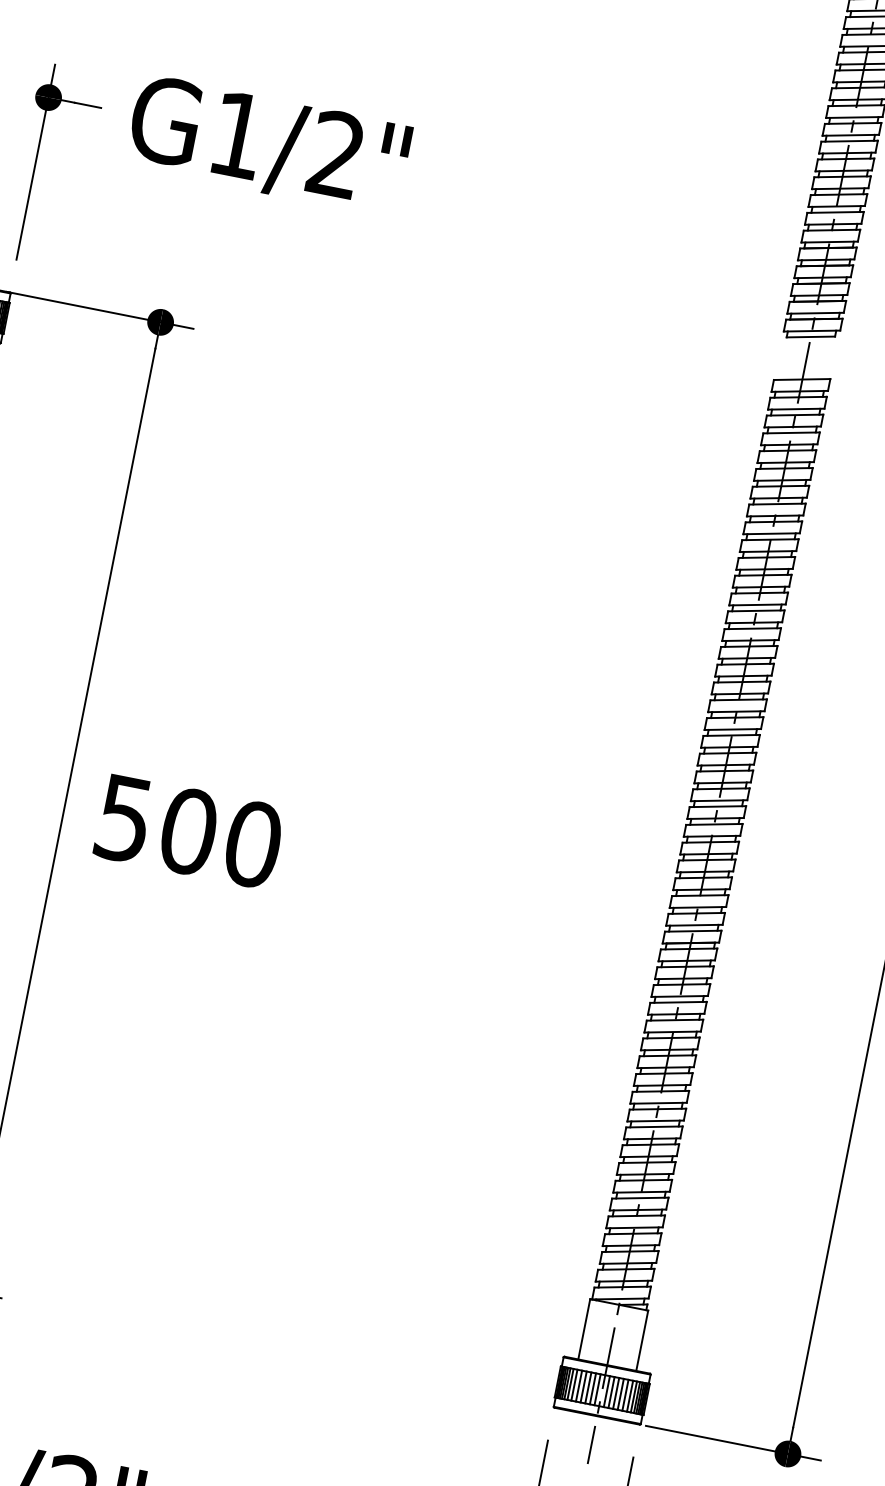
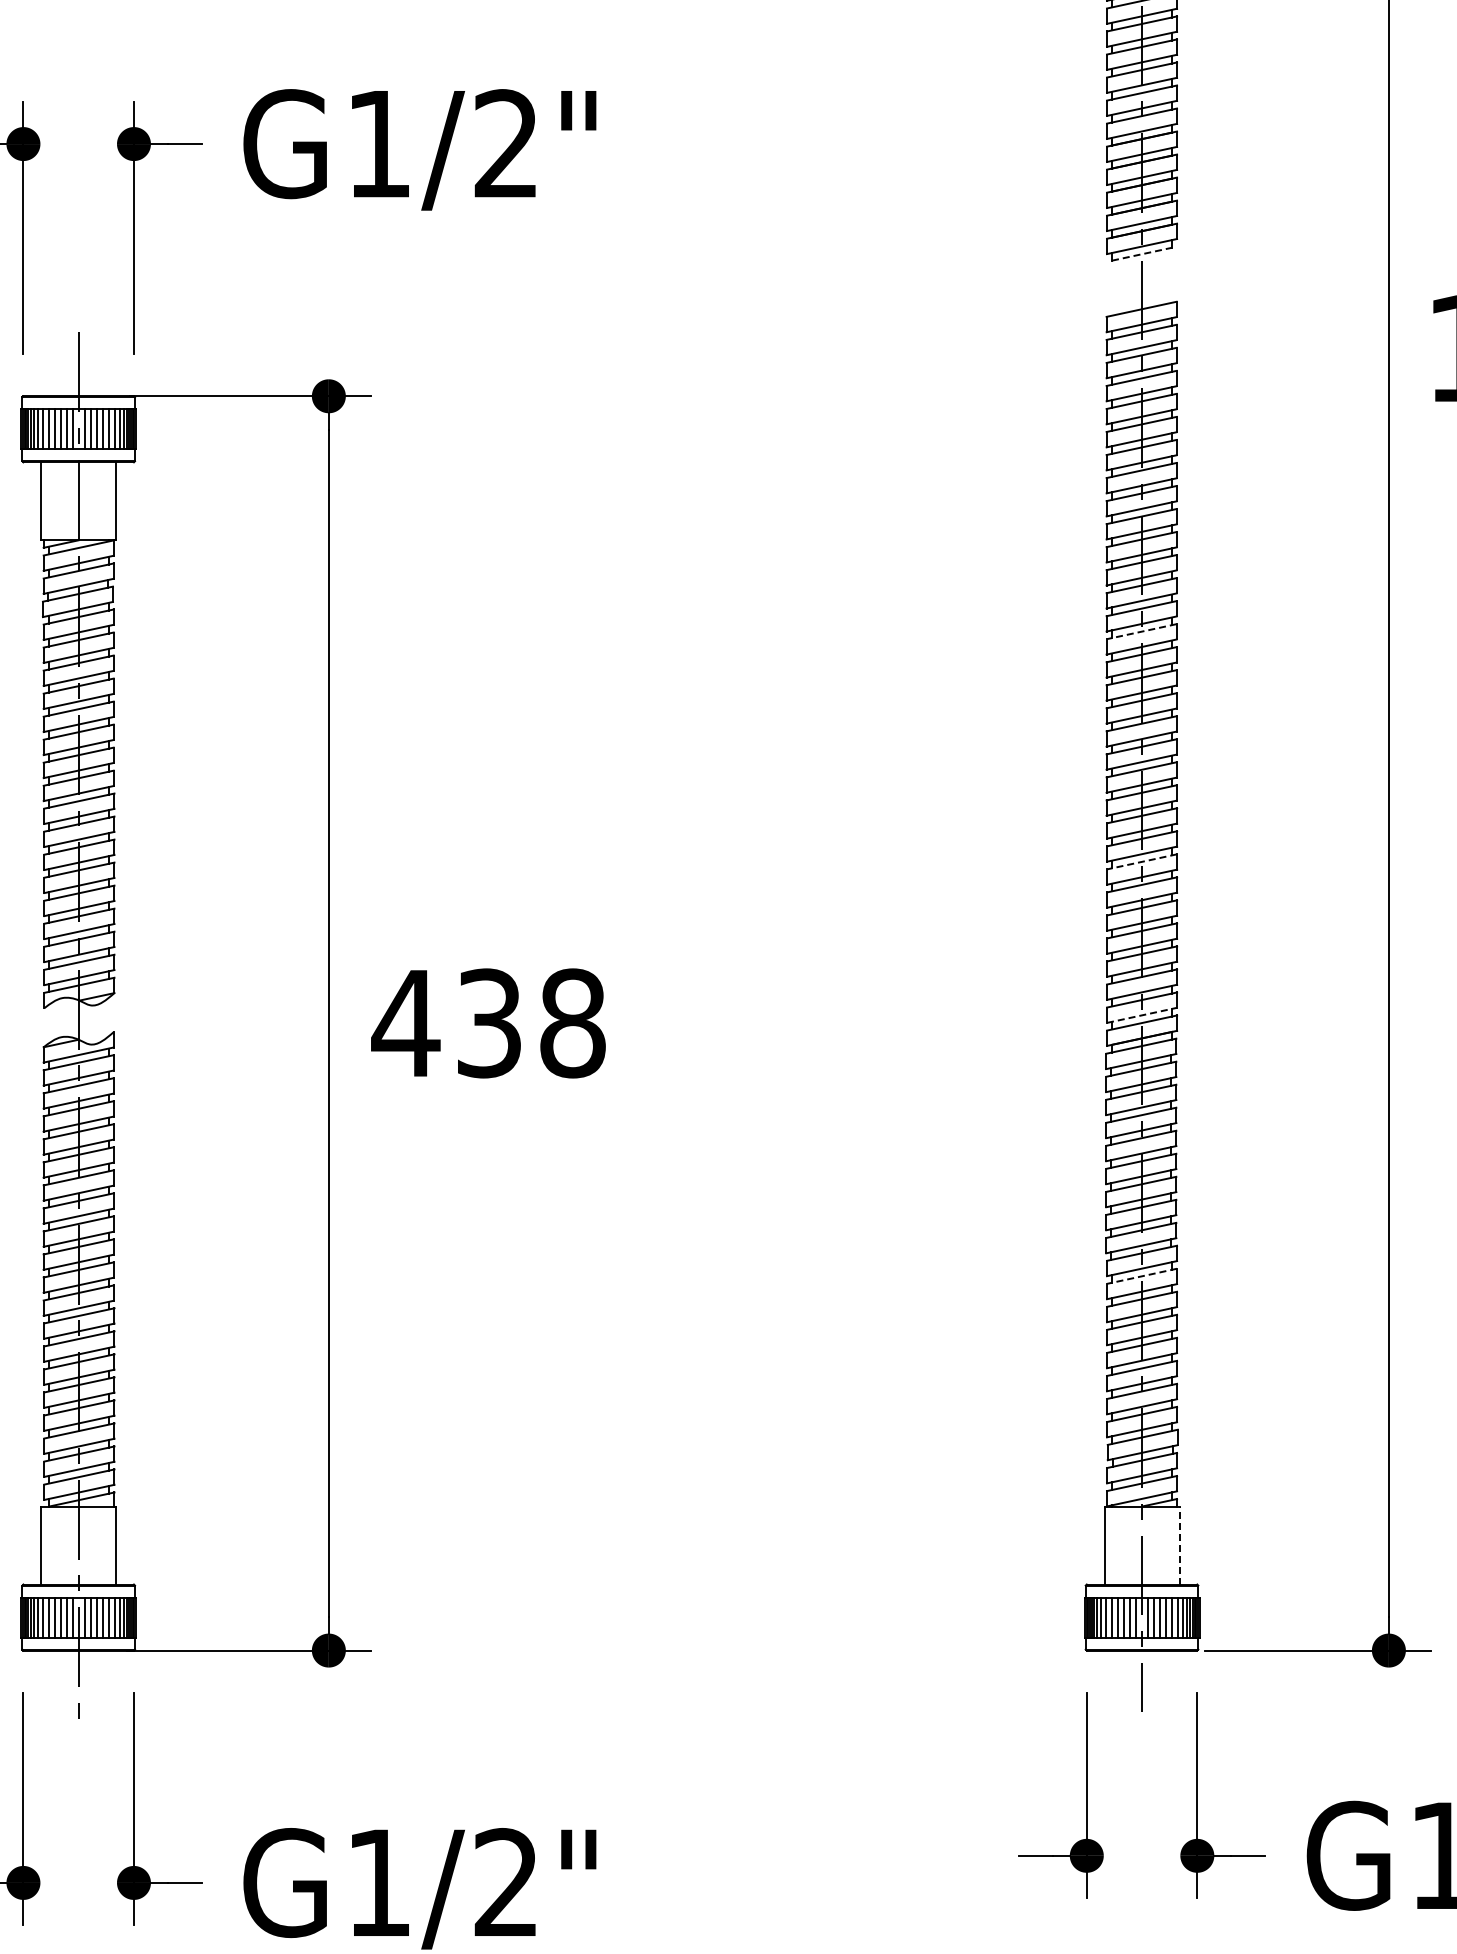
line: (811, 337) -> (1142, 254), solid -> dashed
line: (752, 628) -> (1141, 631), solid -> dashed
line: (718, 806) -> (1142, 861), solid -> dashed
text: (188, 831) -> (488, 1023), 500 -> 438
line: (694, 925) -> (1142, 1015), solid -> dashed
line: (654, 1127) -> (1142, 1276), solid -> dashed
line: (642, 1340) -> (1179, 1545), solid -> dashed

